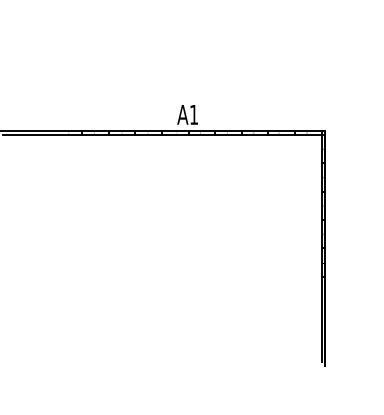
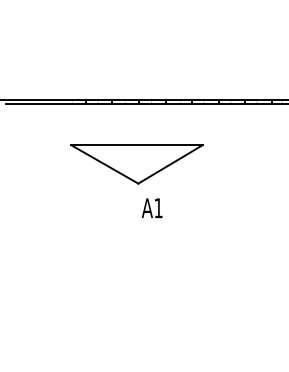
text: (187, 114) -> (152, 207), moved
part: (132, 194) -> (136, 163), added

